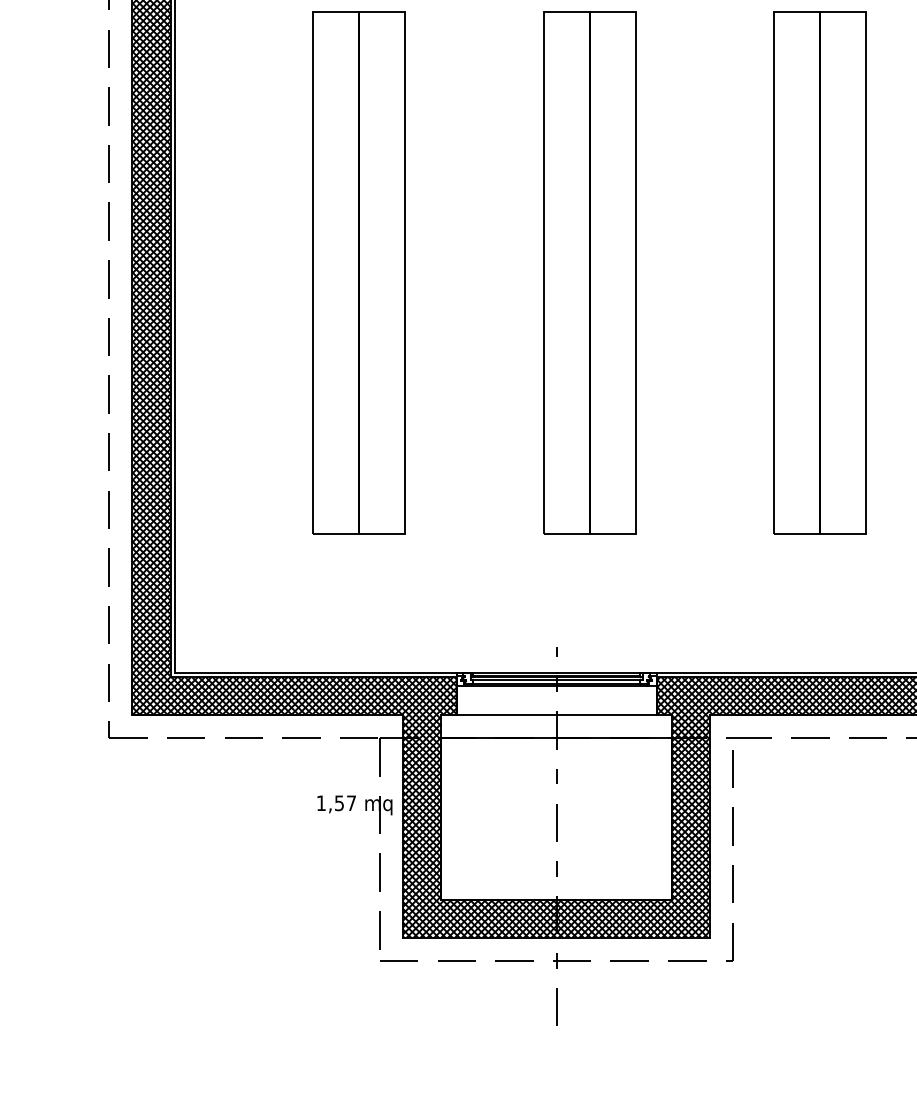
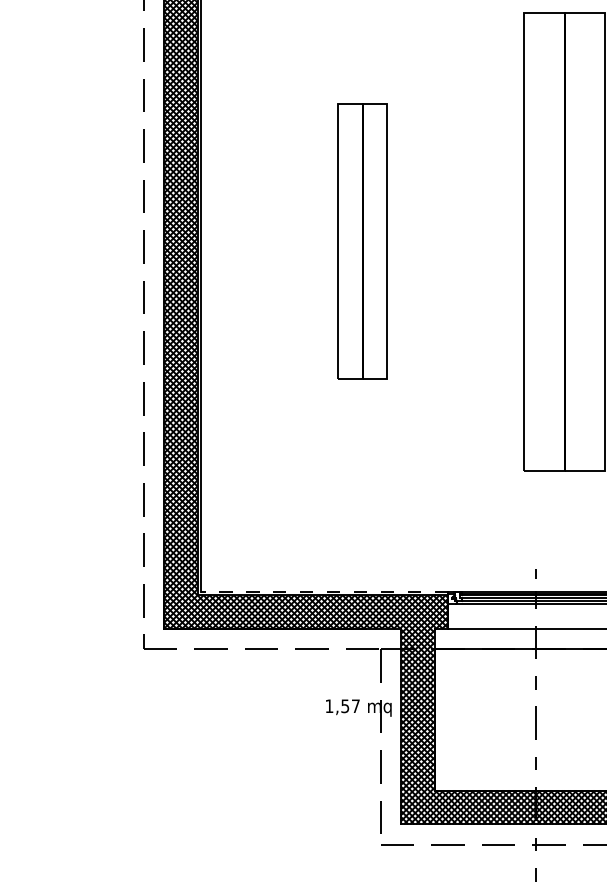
part: (358, 272) -> (361, 241), size x0.6
line: (315, 672) -> (324, 591), solid -> dashed

